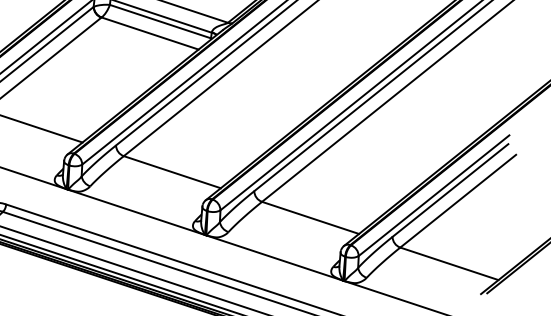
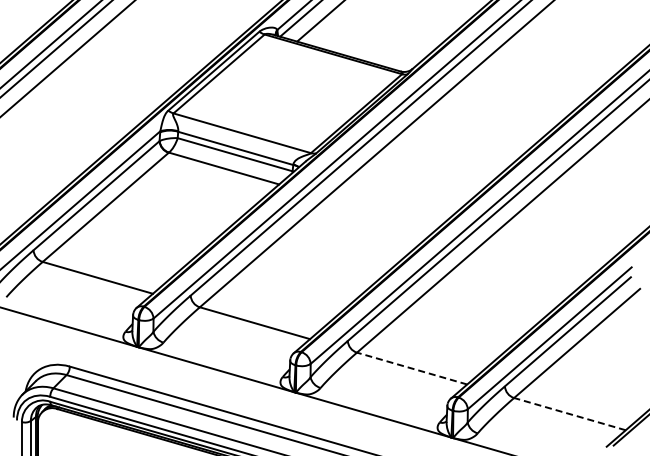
line: (310, 217) -> (411, 368), solid -> dashed
line: (449, 263) -> (569, 413), solid -> dashed

